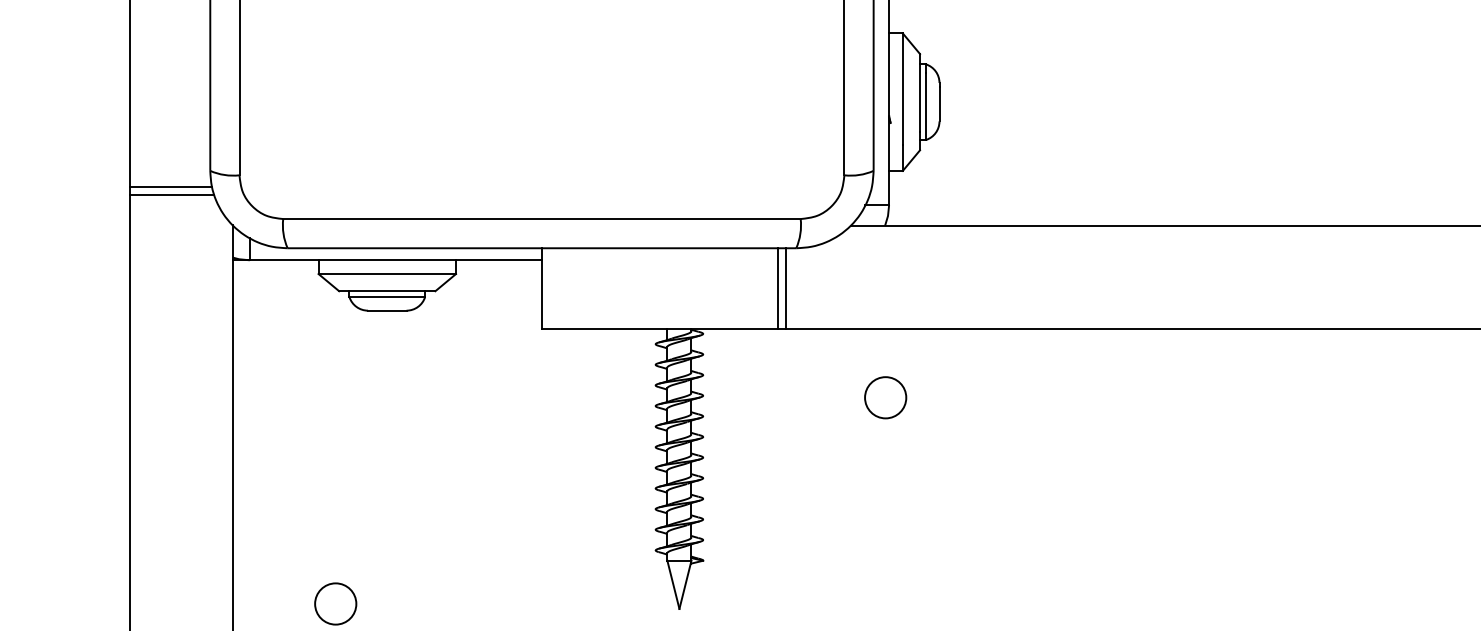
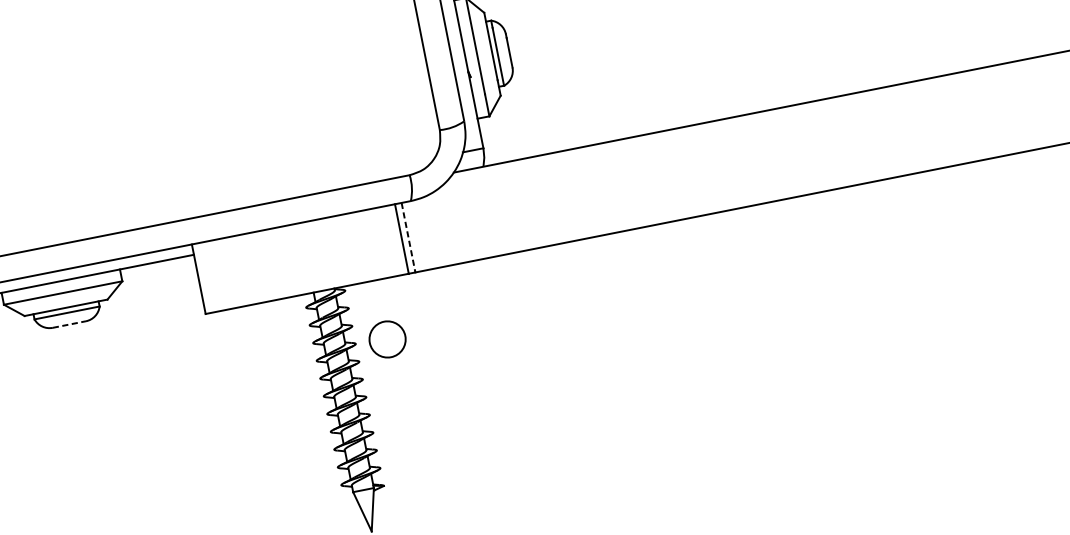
line: (785, 289) -> (408, 238), solid -> dashed
line: (387, 310) -> (69, 324), solid -> dashed
circle: (885, 397) -> (387, 339), moved

